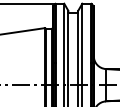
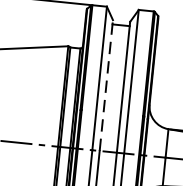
line: (68, 47) -> (106, 84), solid -> dashed

